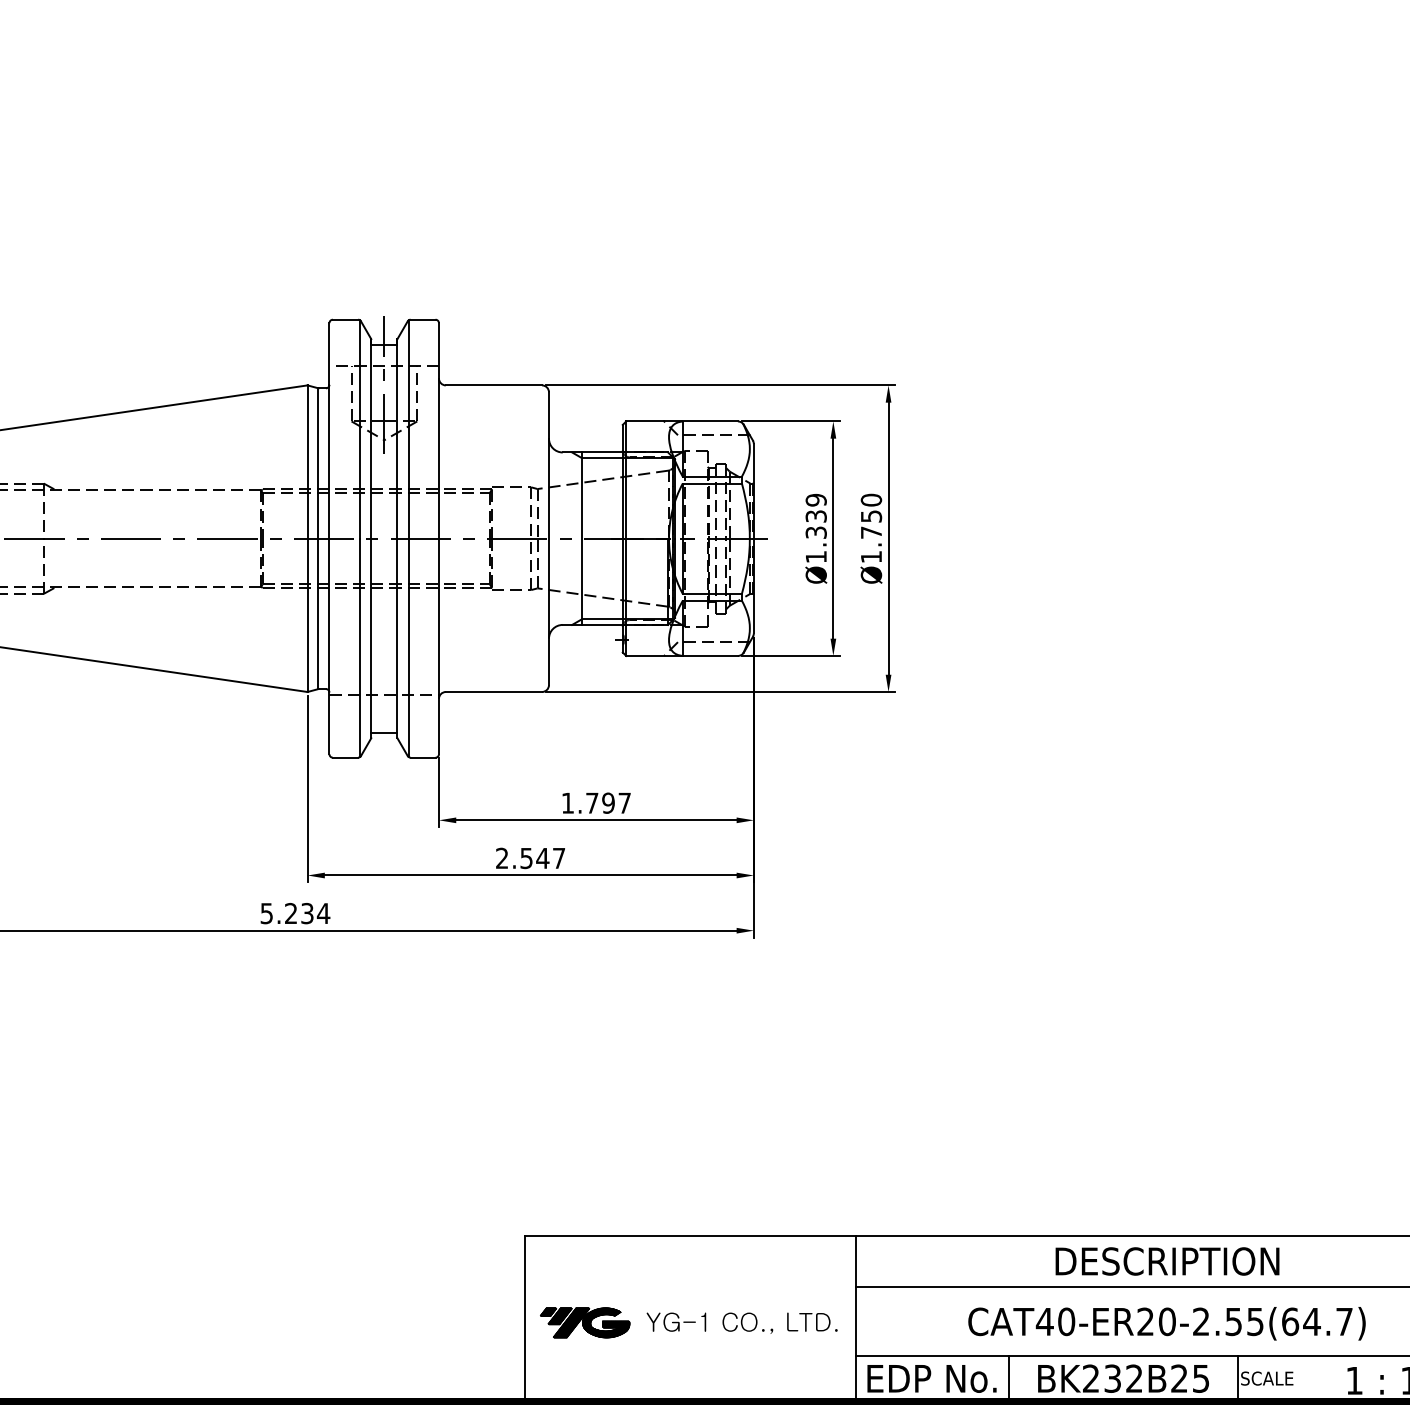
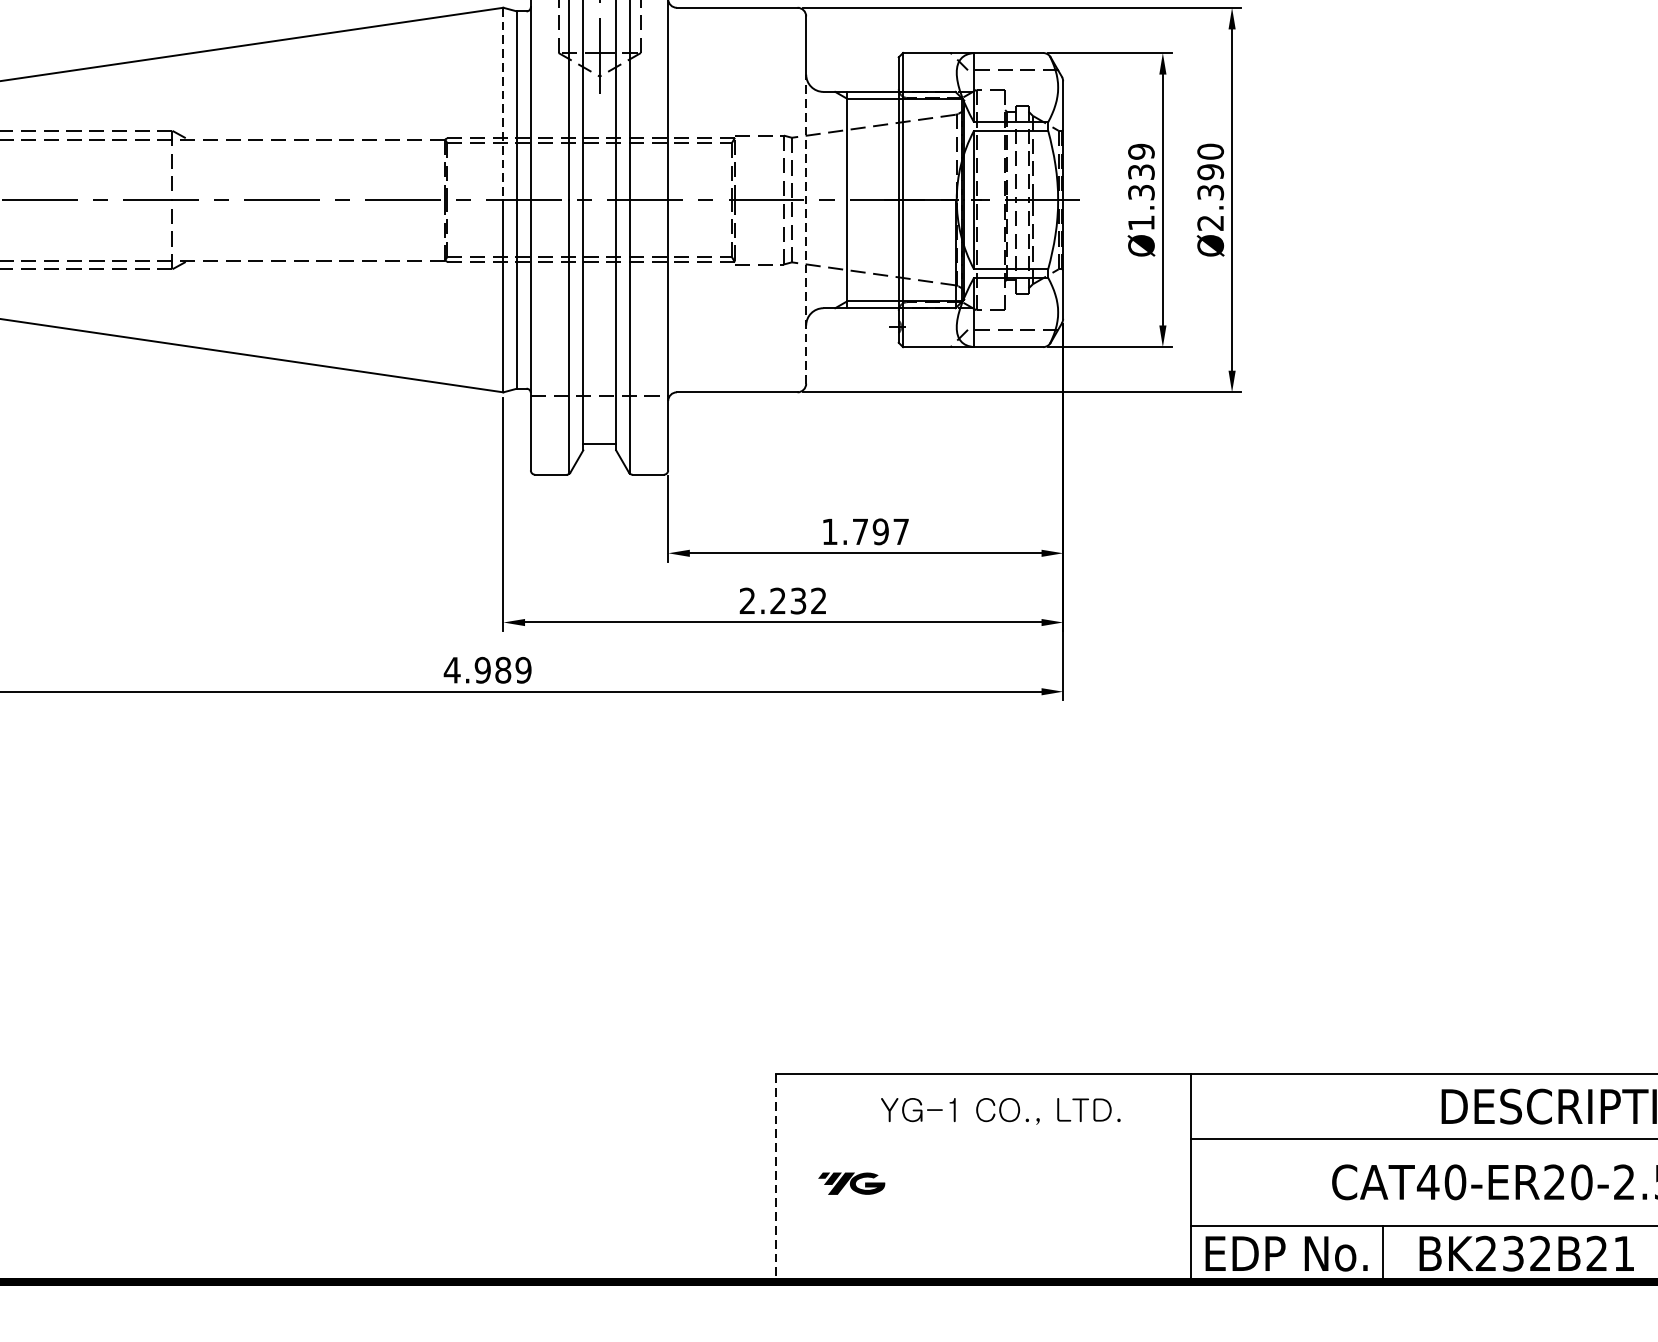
line: (307, 462) -> (503, 104), solid -> dashed
text: (871, 536) -> (1210, 197), Ø1.750 -> Ø2.390
line: (548, 561) -> (805, 228), solid -> dashed
text: (542, 858) -> (798, 601), 2.547 -> 2.232
text: (295, 913) -> (488, 670), 5.234 -> 4.989
line: (525, 1318) -> (776, 1178), solid -> dashed
part: (585, 1322) -> (851, 1183), size x0.6
text: (741, 1322) -> (999, 1110), moved
text: (1201, 1378) -> (1624, 1253), BK232B25 -> BK232B21

